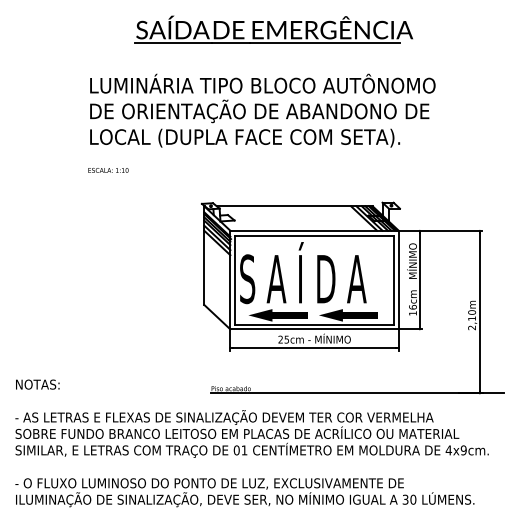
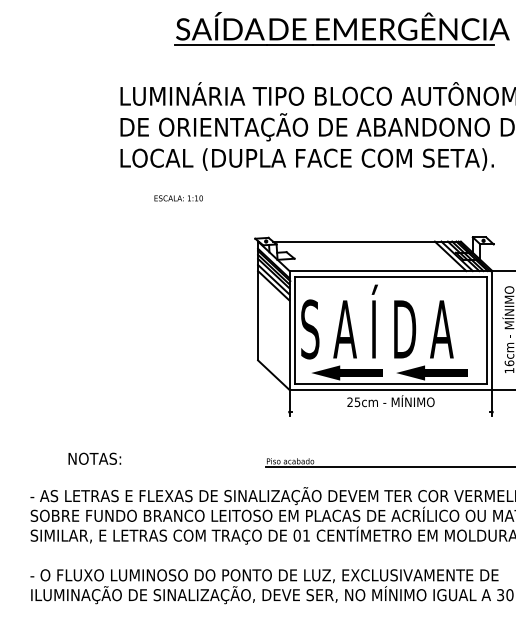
text: (108, 170) -> (178, 198), moved
line: (314, 347) -> (390, 411), removed
text: (37, 384) -> (94, 458), moved

